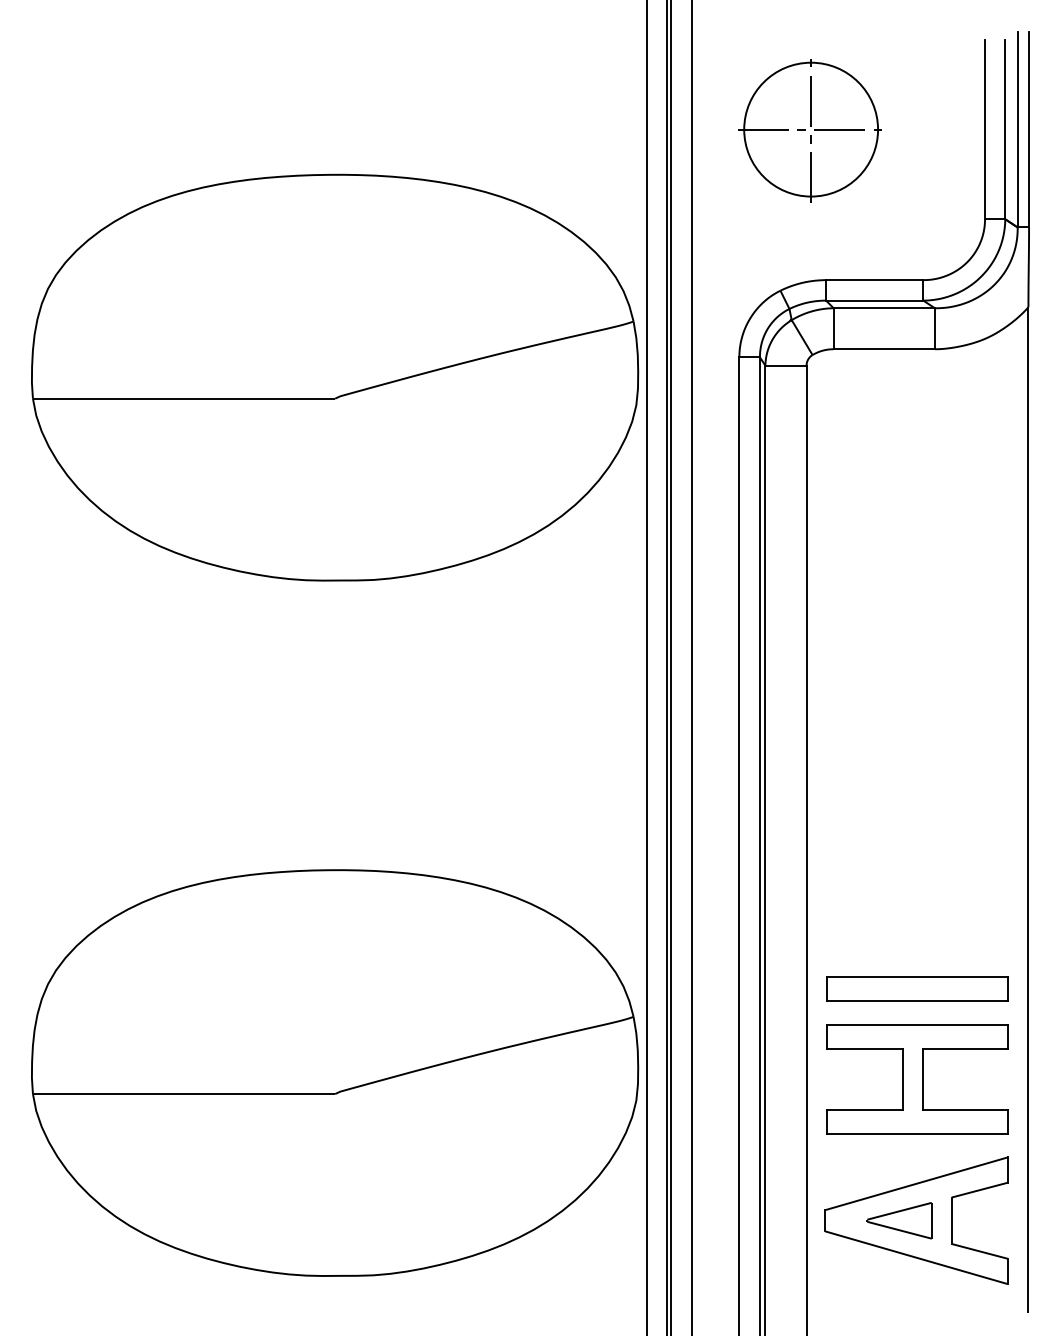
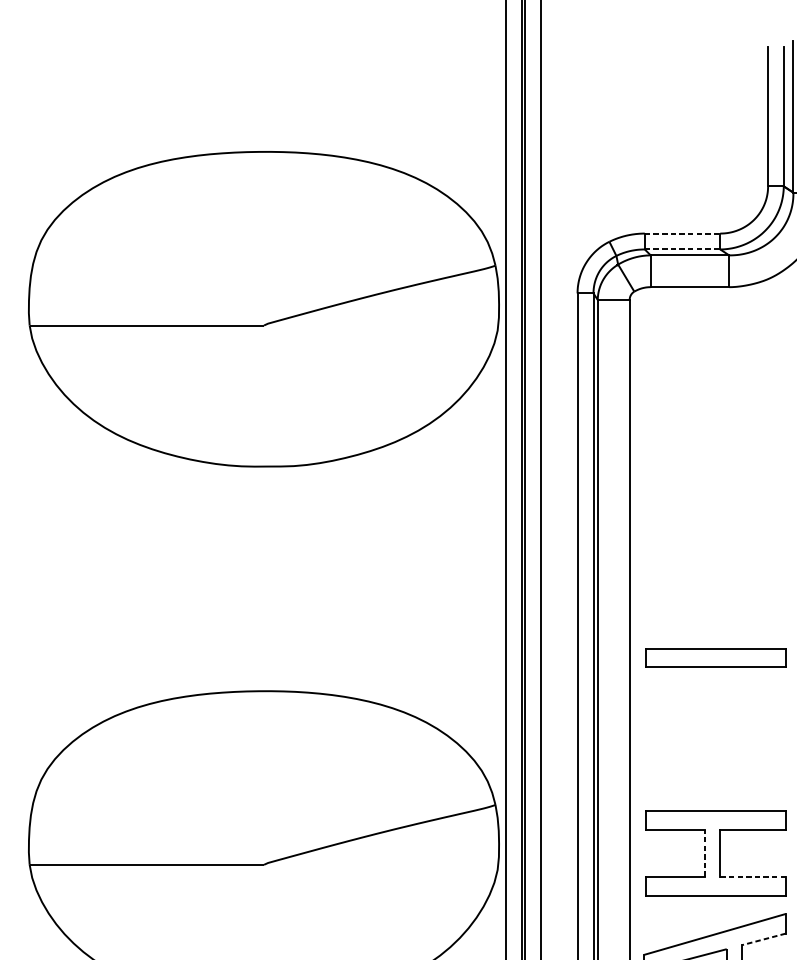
part: (809, 130) -> (631, 117), removed
line: (874, 280) -> (682, 233), solid -> dashed
line: (874, 300) -> (682, 249), solid -> dashed
part: (917, 988) -> (715, 657), moved
line: (903, 1078) -> (704, 852), solid -> dashed
line: (966, 1109) -> (753, 876), solid -> dashed
line: (979, 1190) -> (763, 939), solid -> dashed

